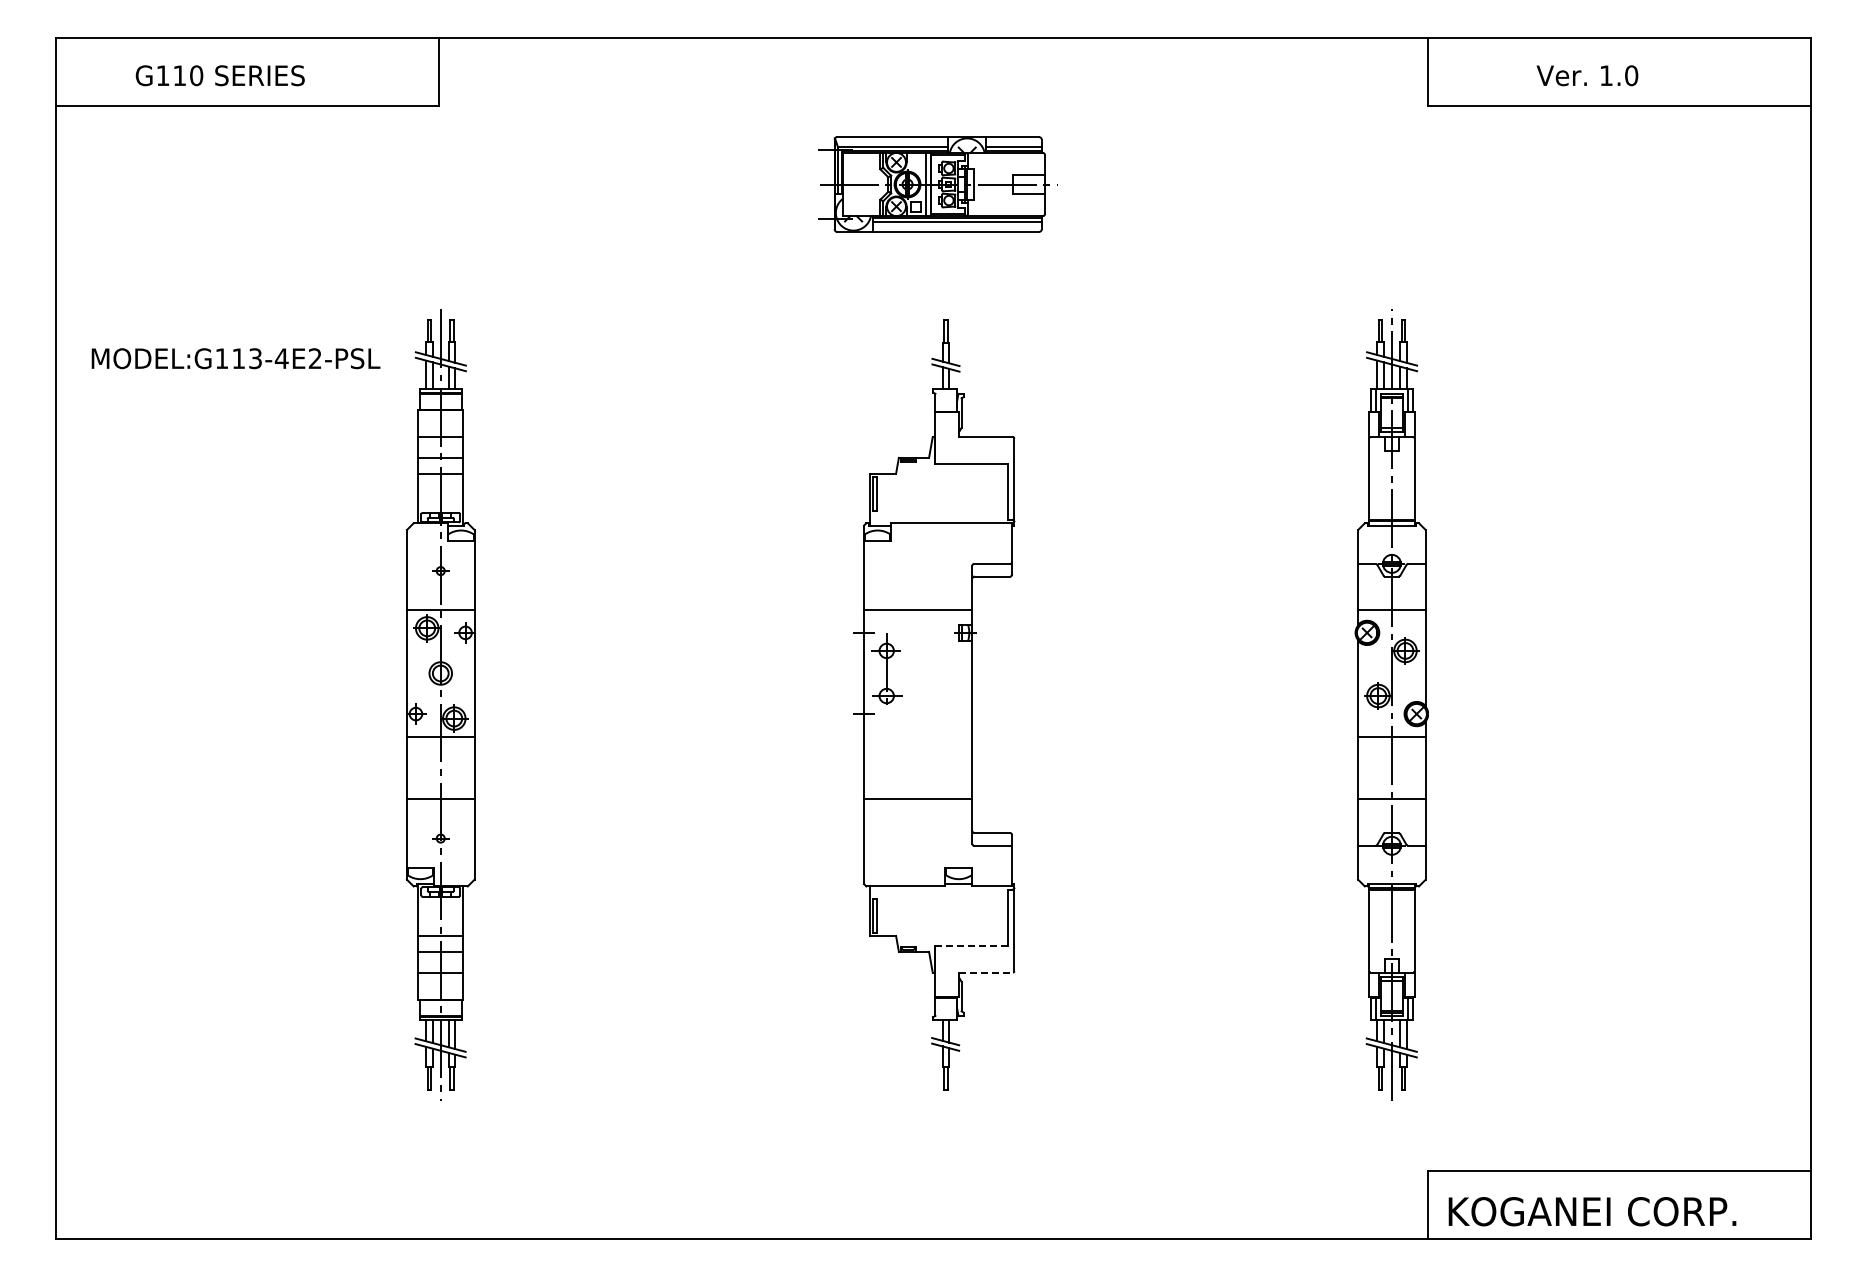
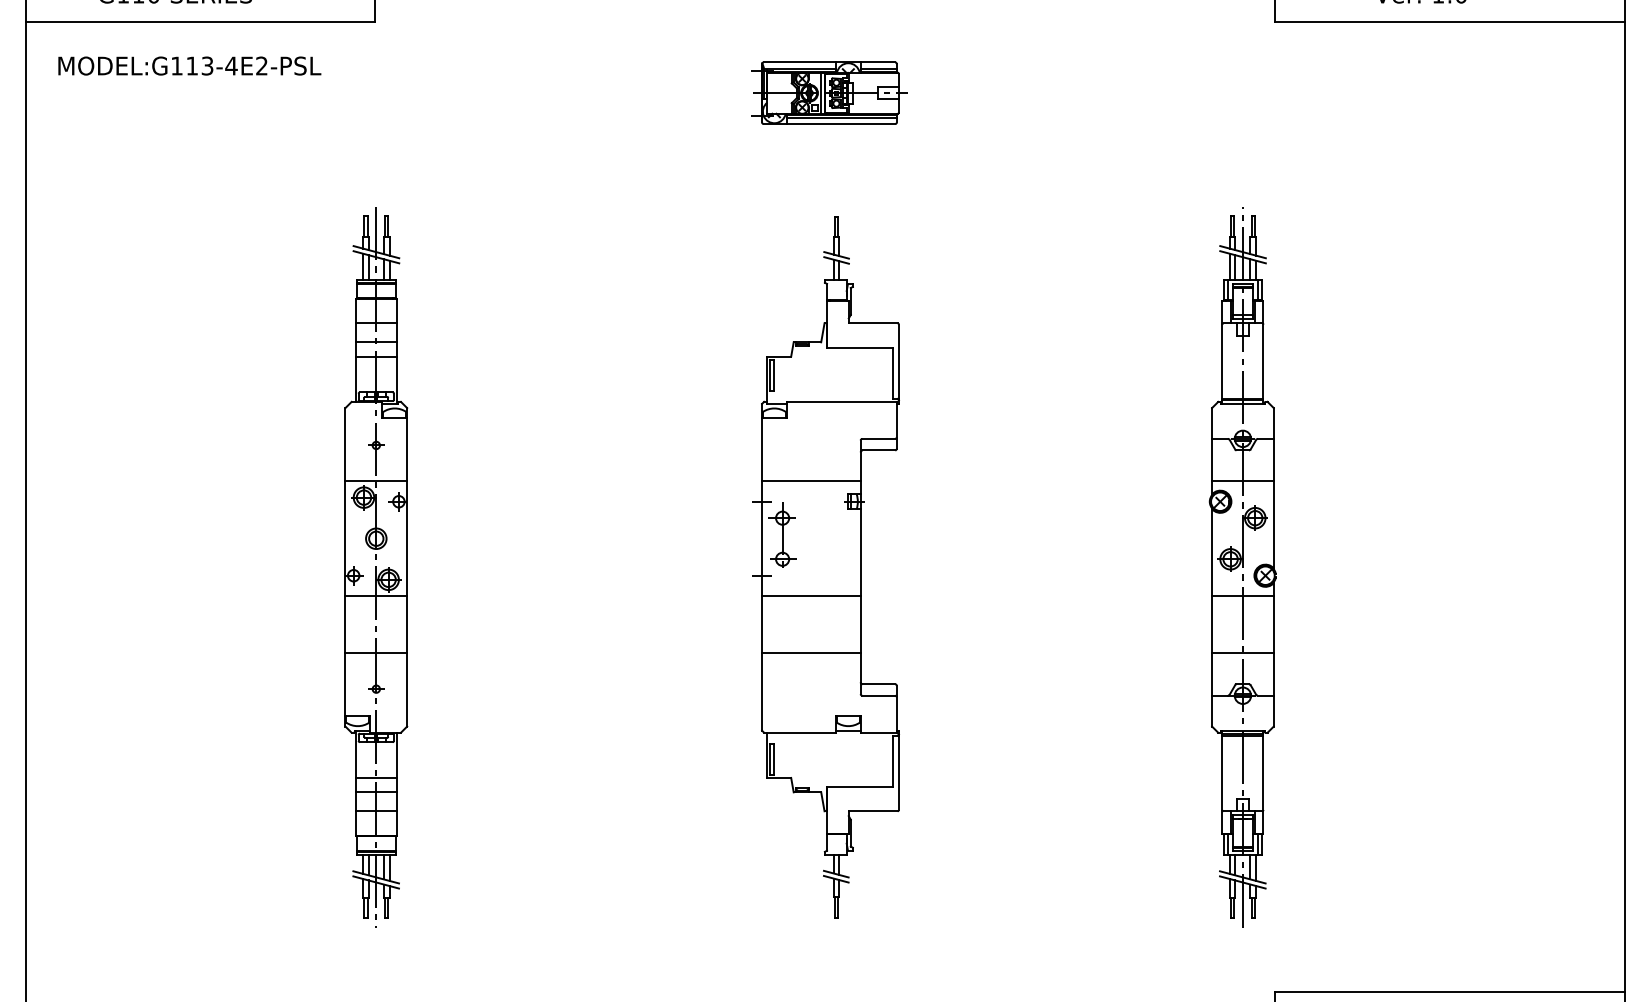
part: (937, 184) -> (828, 93), size x0.71
text: (235, 358) -> (189, 65), moved
line: (918, 736) -> (811, 596), added
line: (970, 945) -> (858, 786), dashed -> solid
line: (986, 972) -> (873, 811), dashed -> solid

